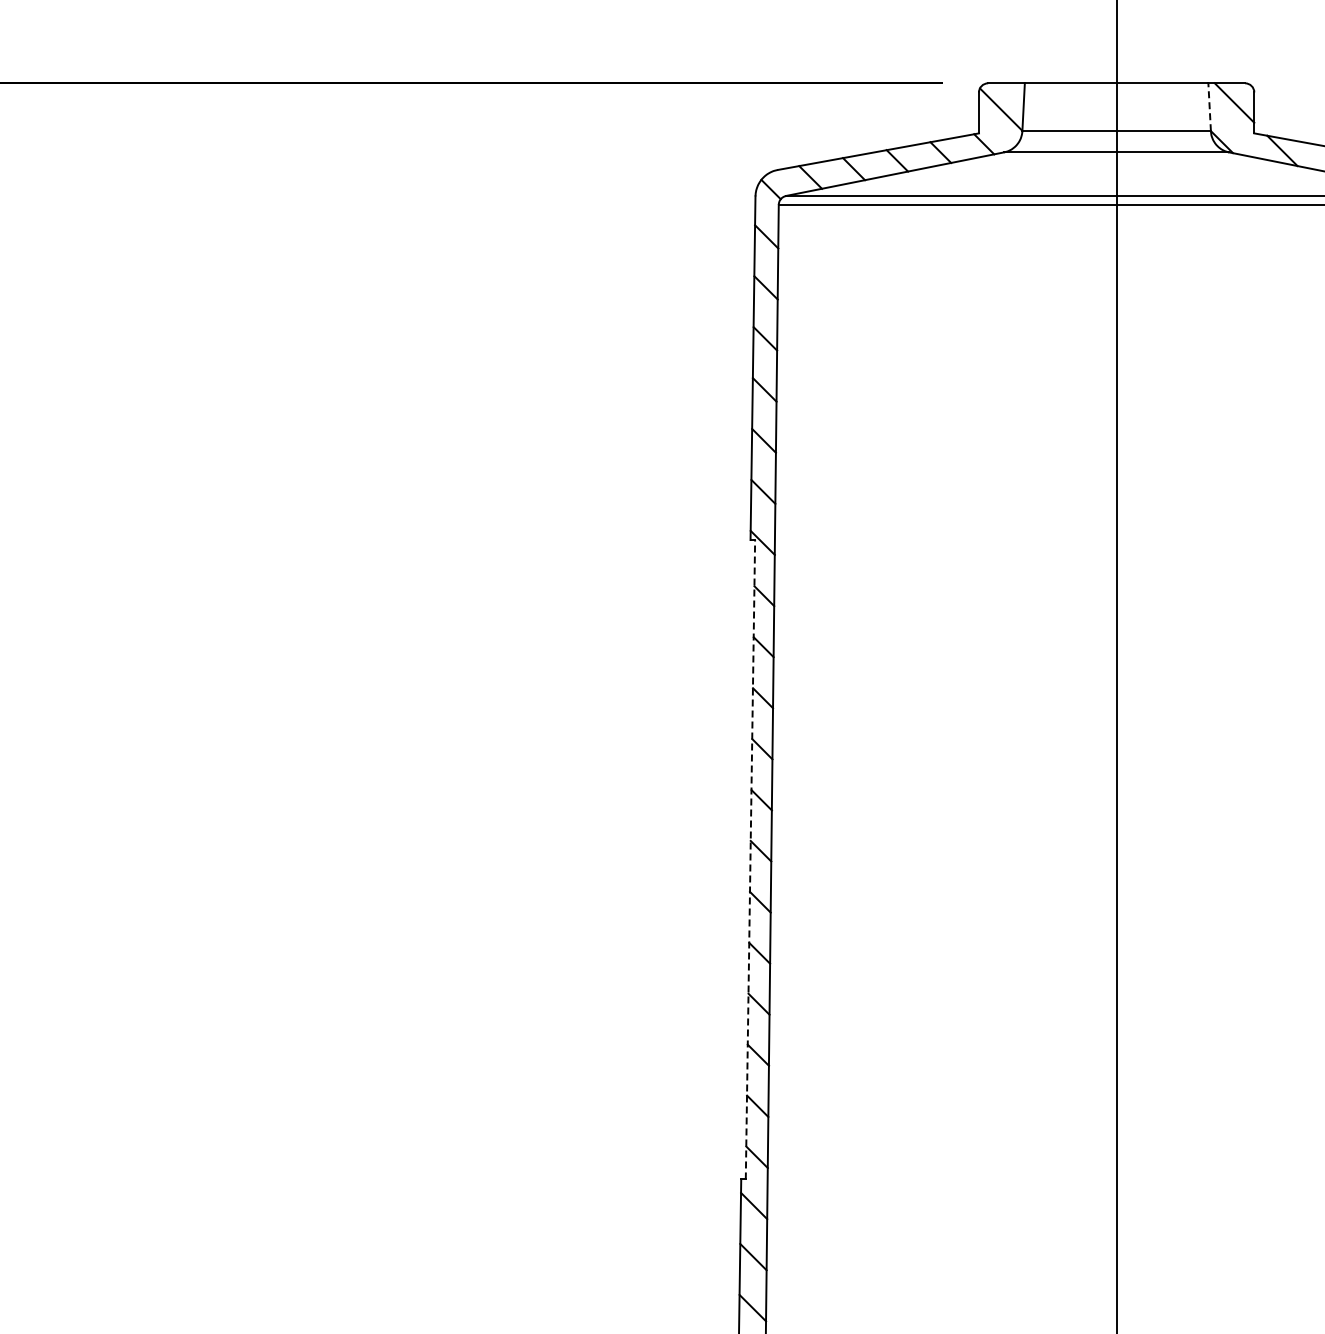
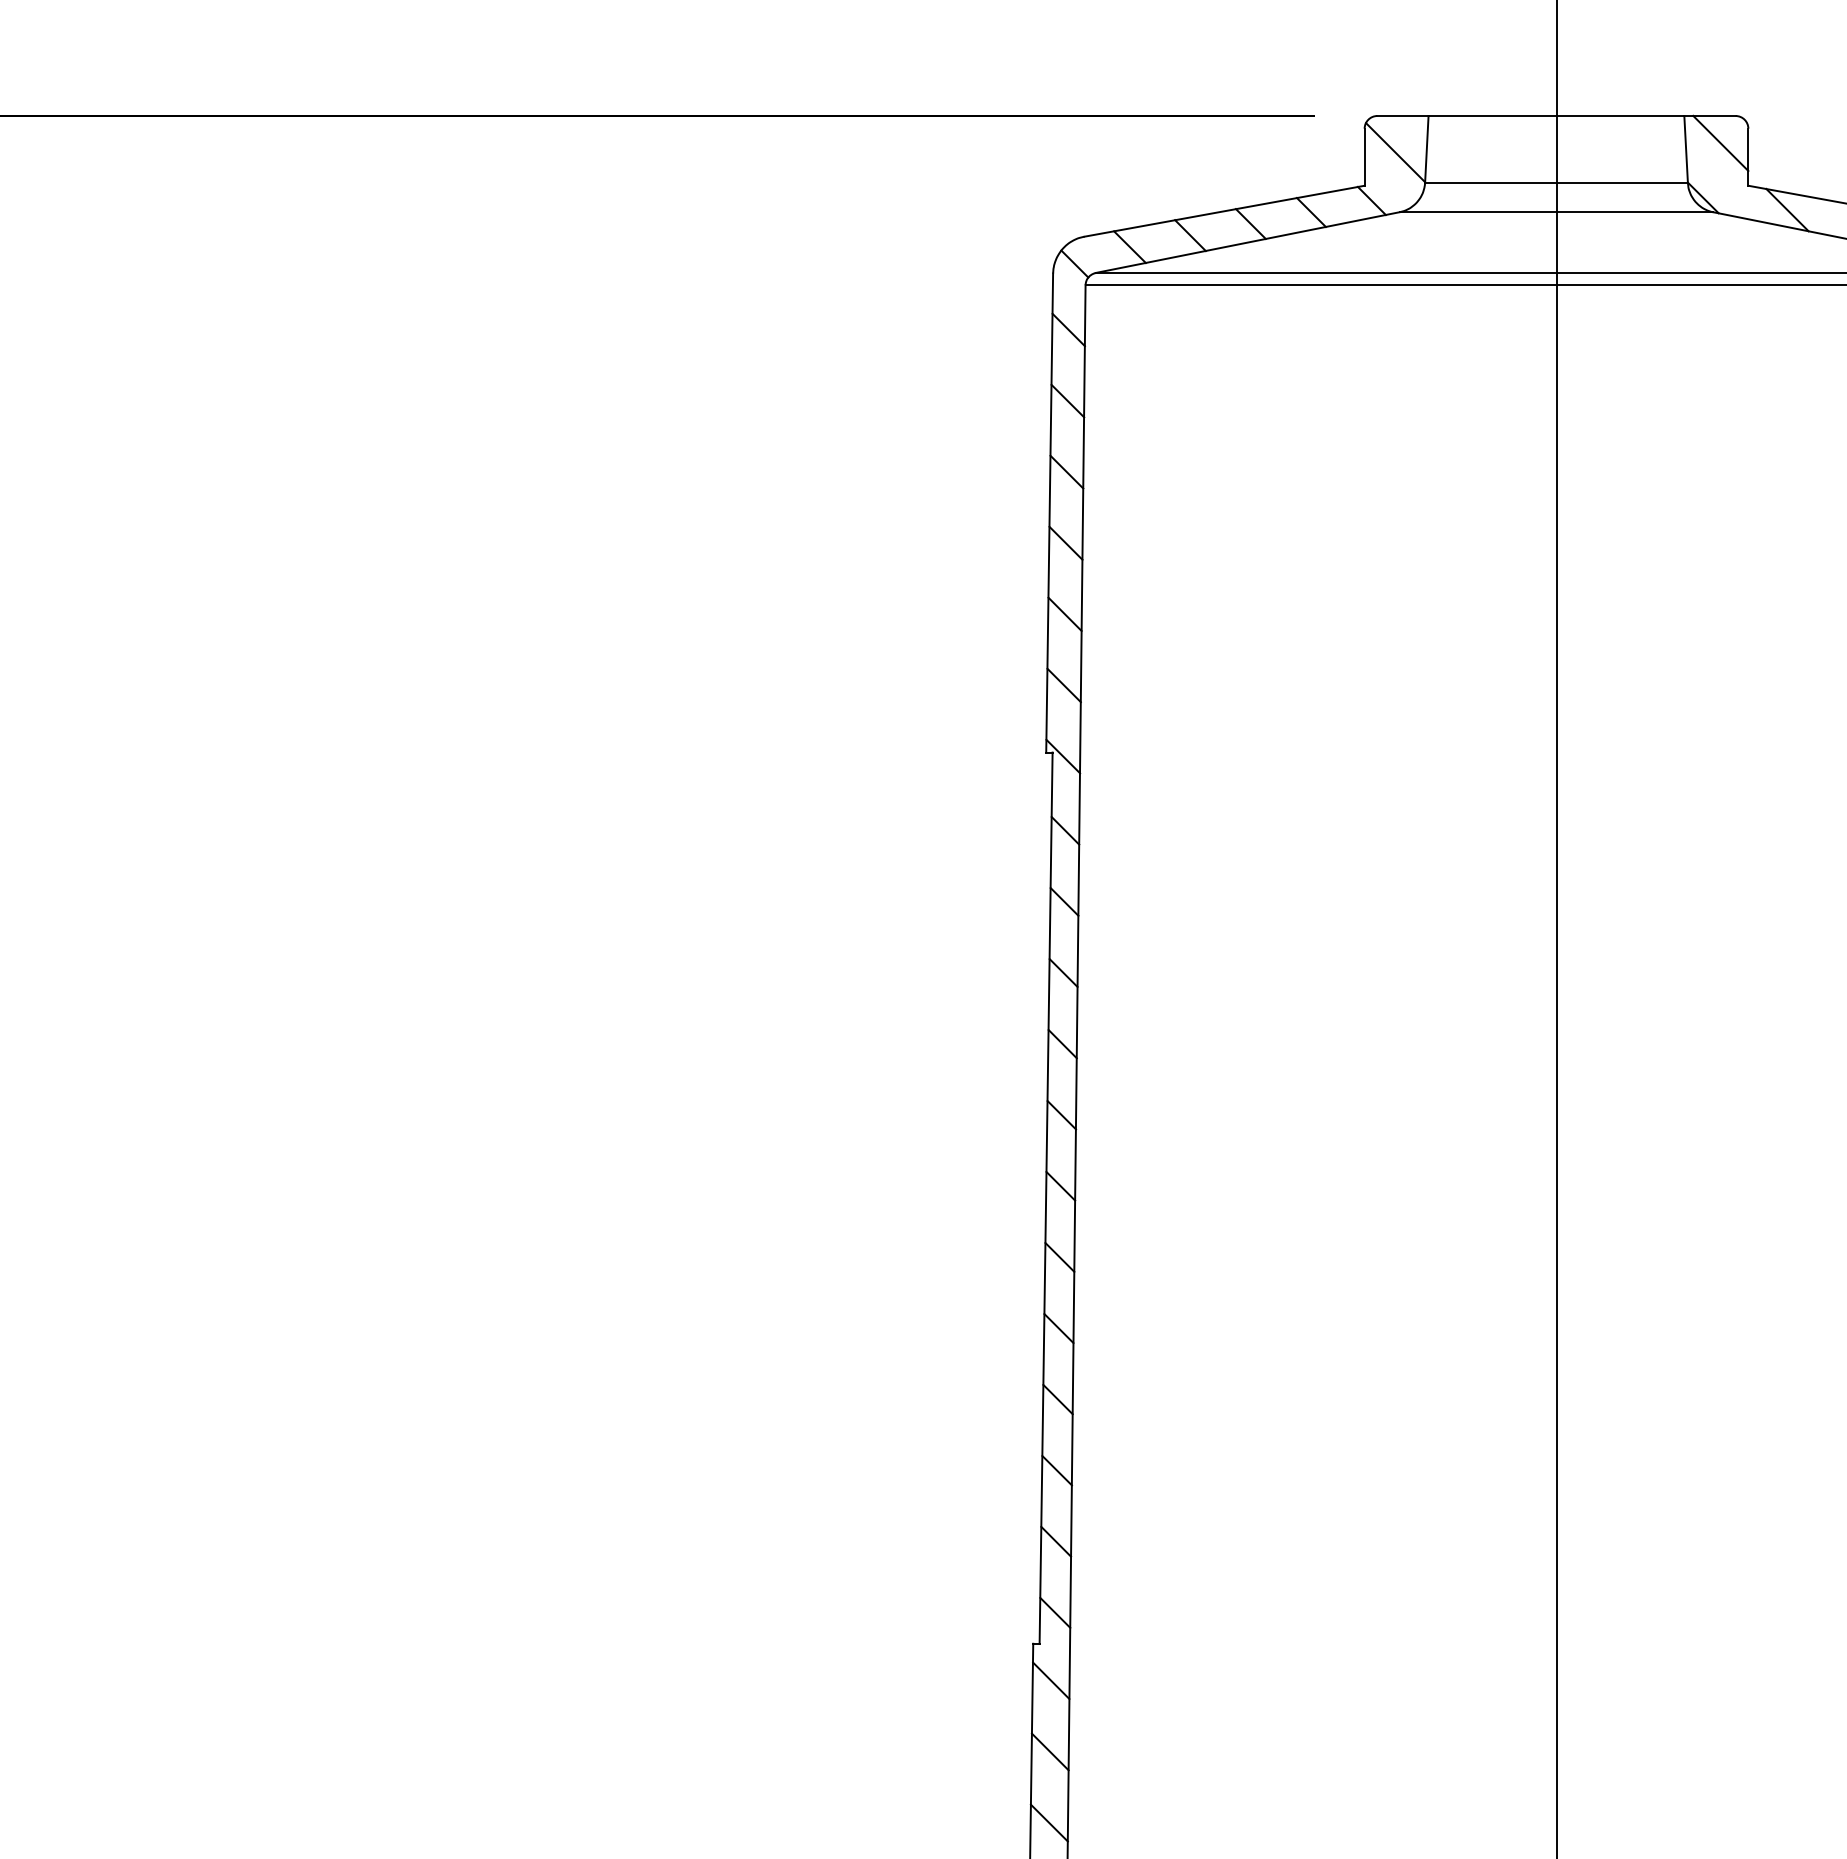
line: (1209, 107) -> (1685, 149), dashed -> solid
line: (750, 859) -> (1046, 1197), dashed -> solid

